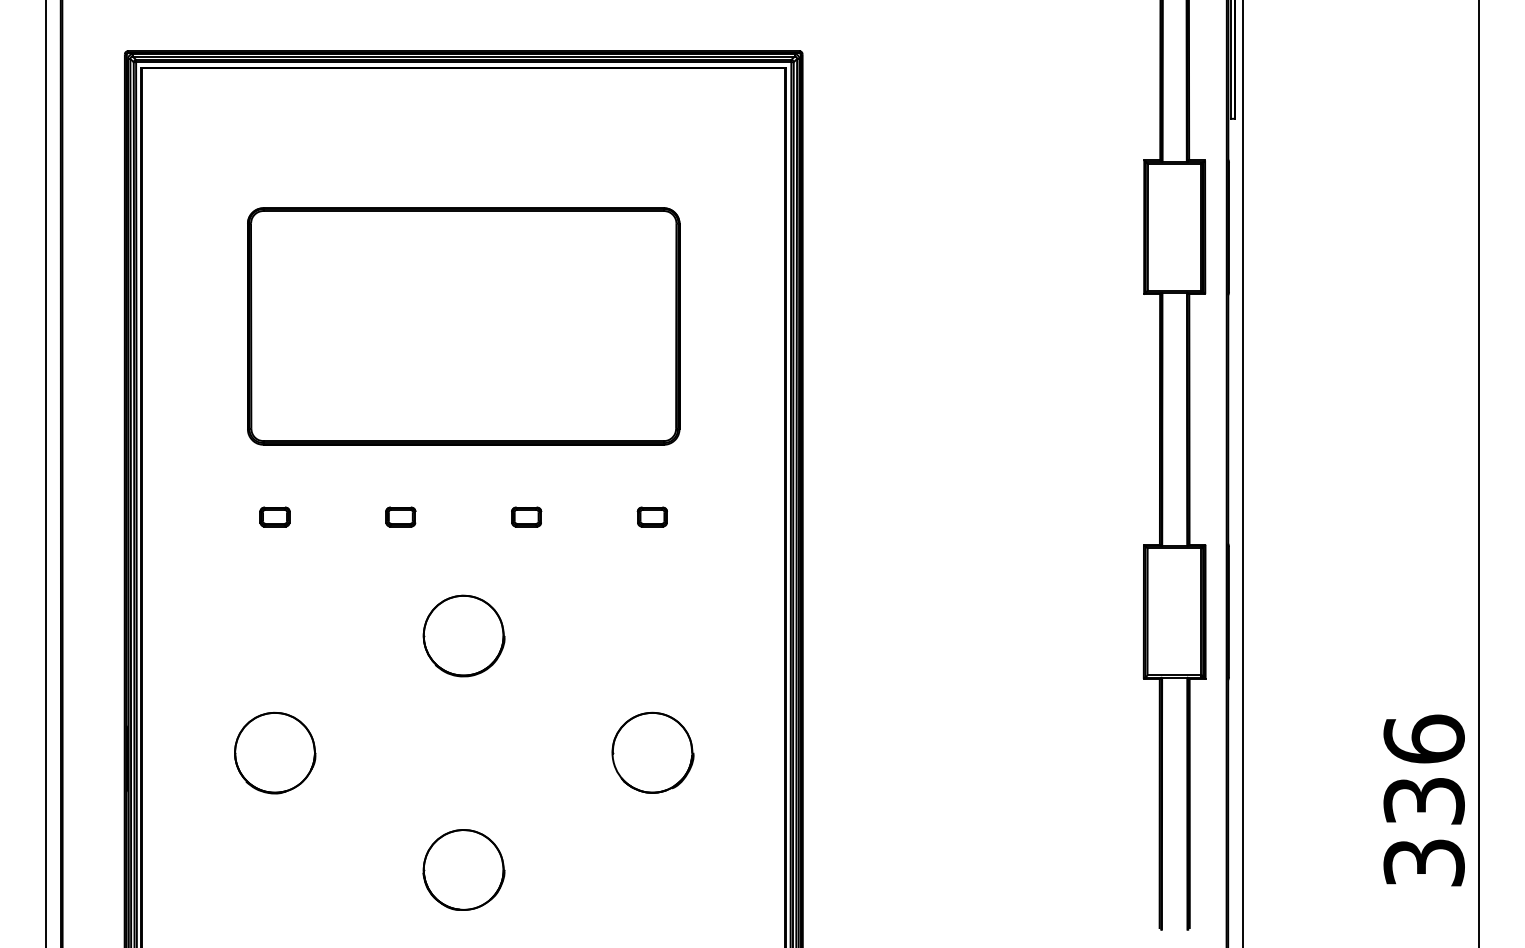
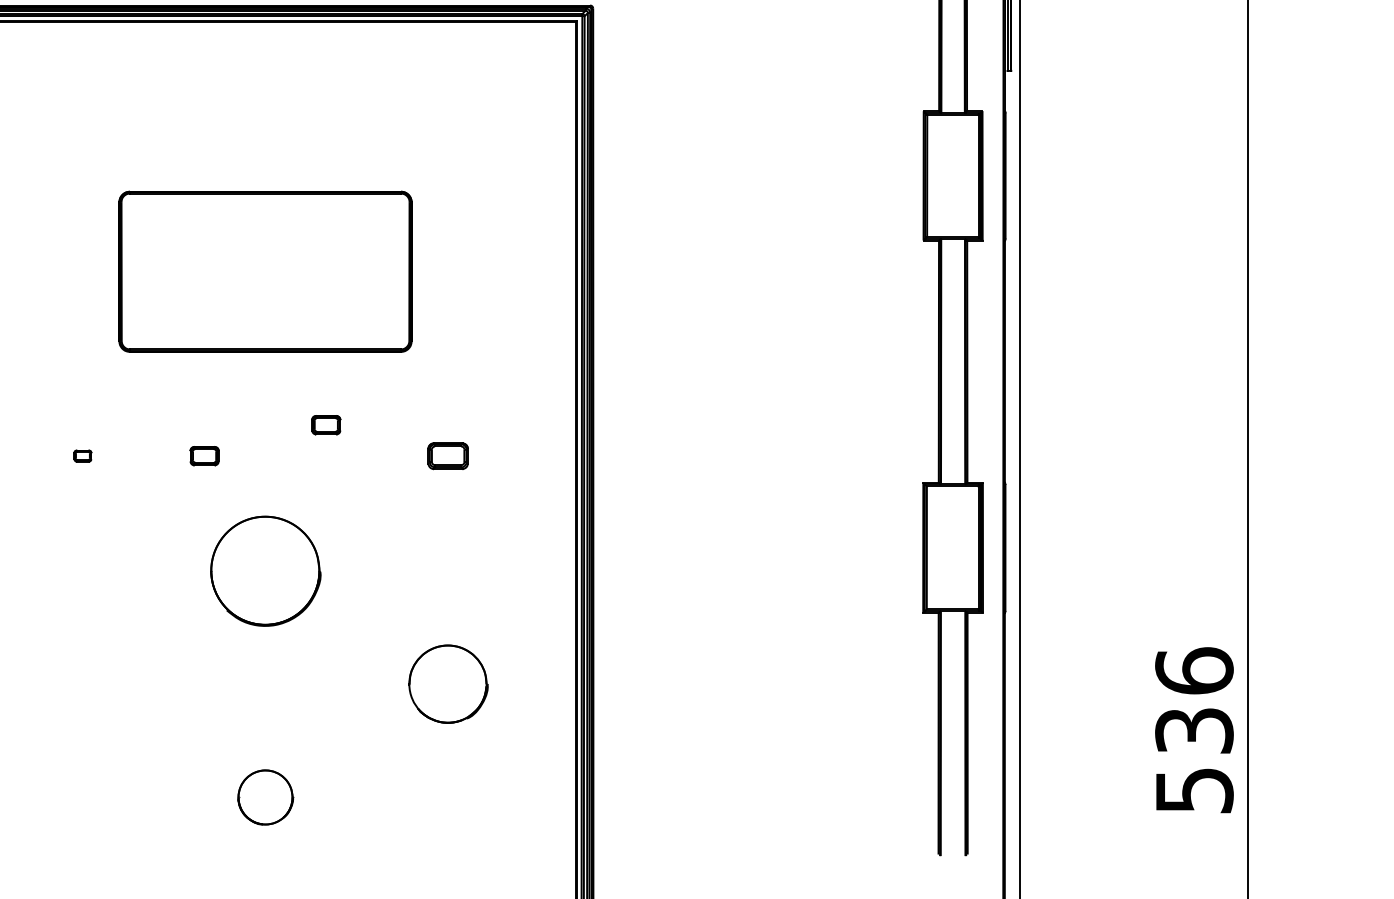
part: (463, 326) -> (265, 271), size x0.7
part: (274, 516) -> (82, 455), size x0.6
part: (526, 516) -> (326, 424), moved
part: (651, 516) -> (447, 455), size x1.4
part: (463, 635) -> (265, 570), size x1.4
part: (275, 752) -> (83, 683), removed
text: (1423, 862) -> (1193, 790), 336 -> 536
part: (463, 869) -> (265, 797), size x0.7

